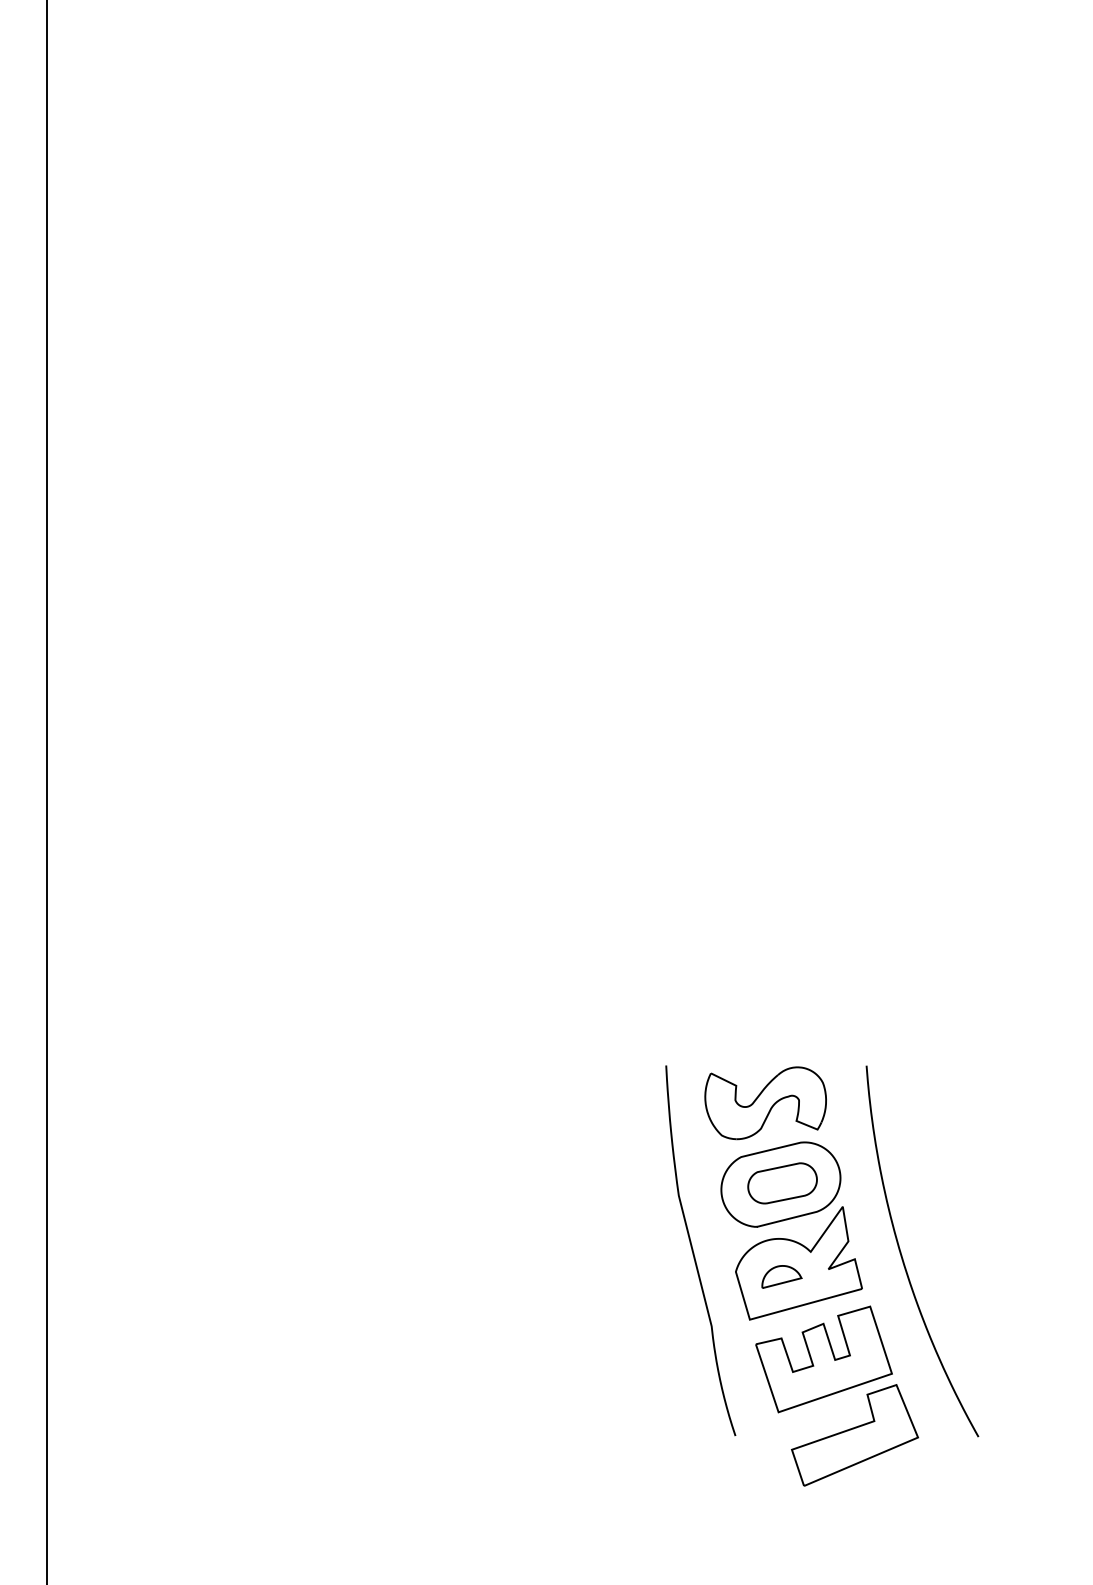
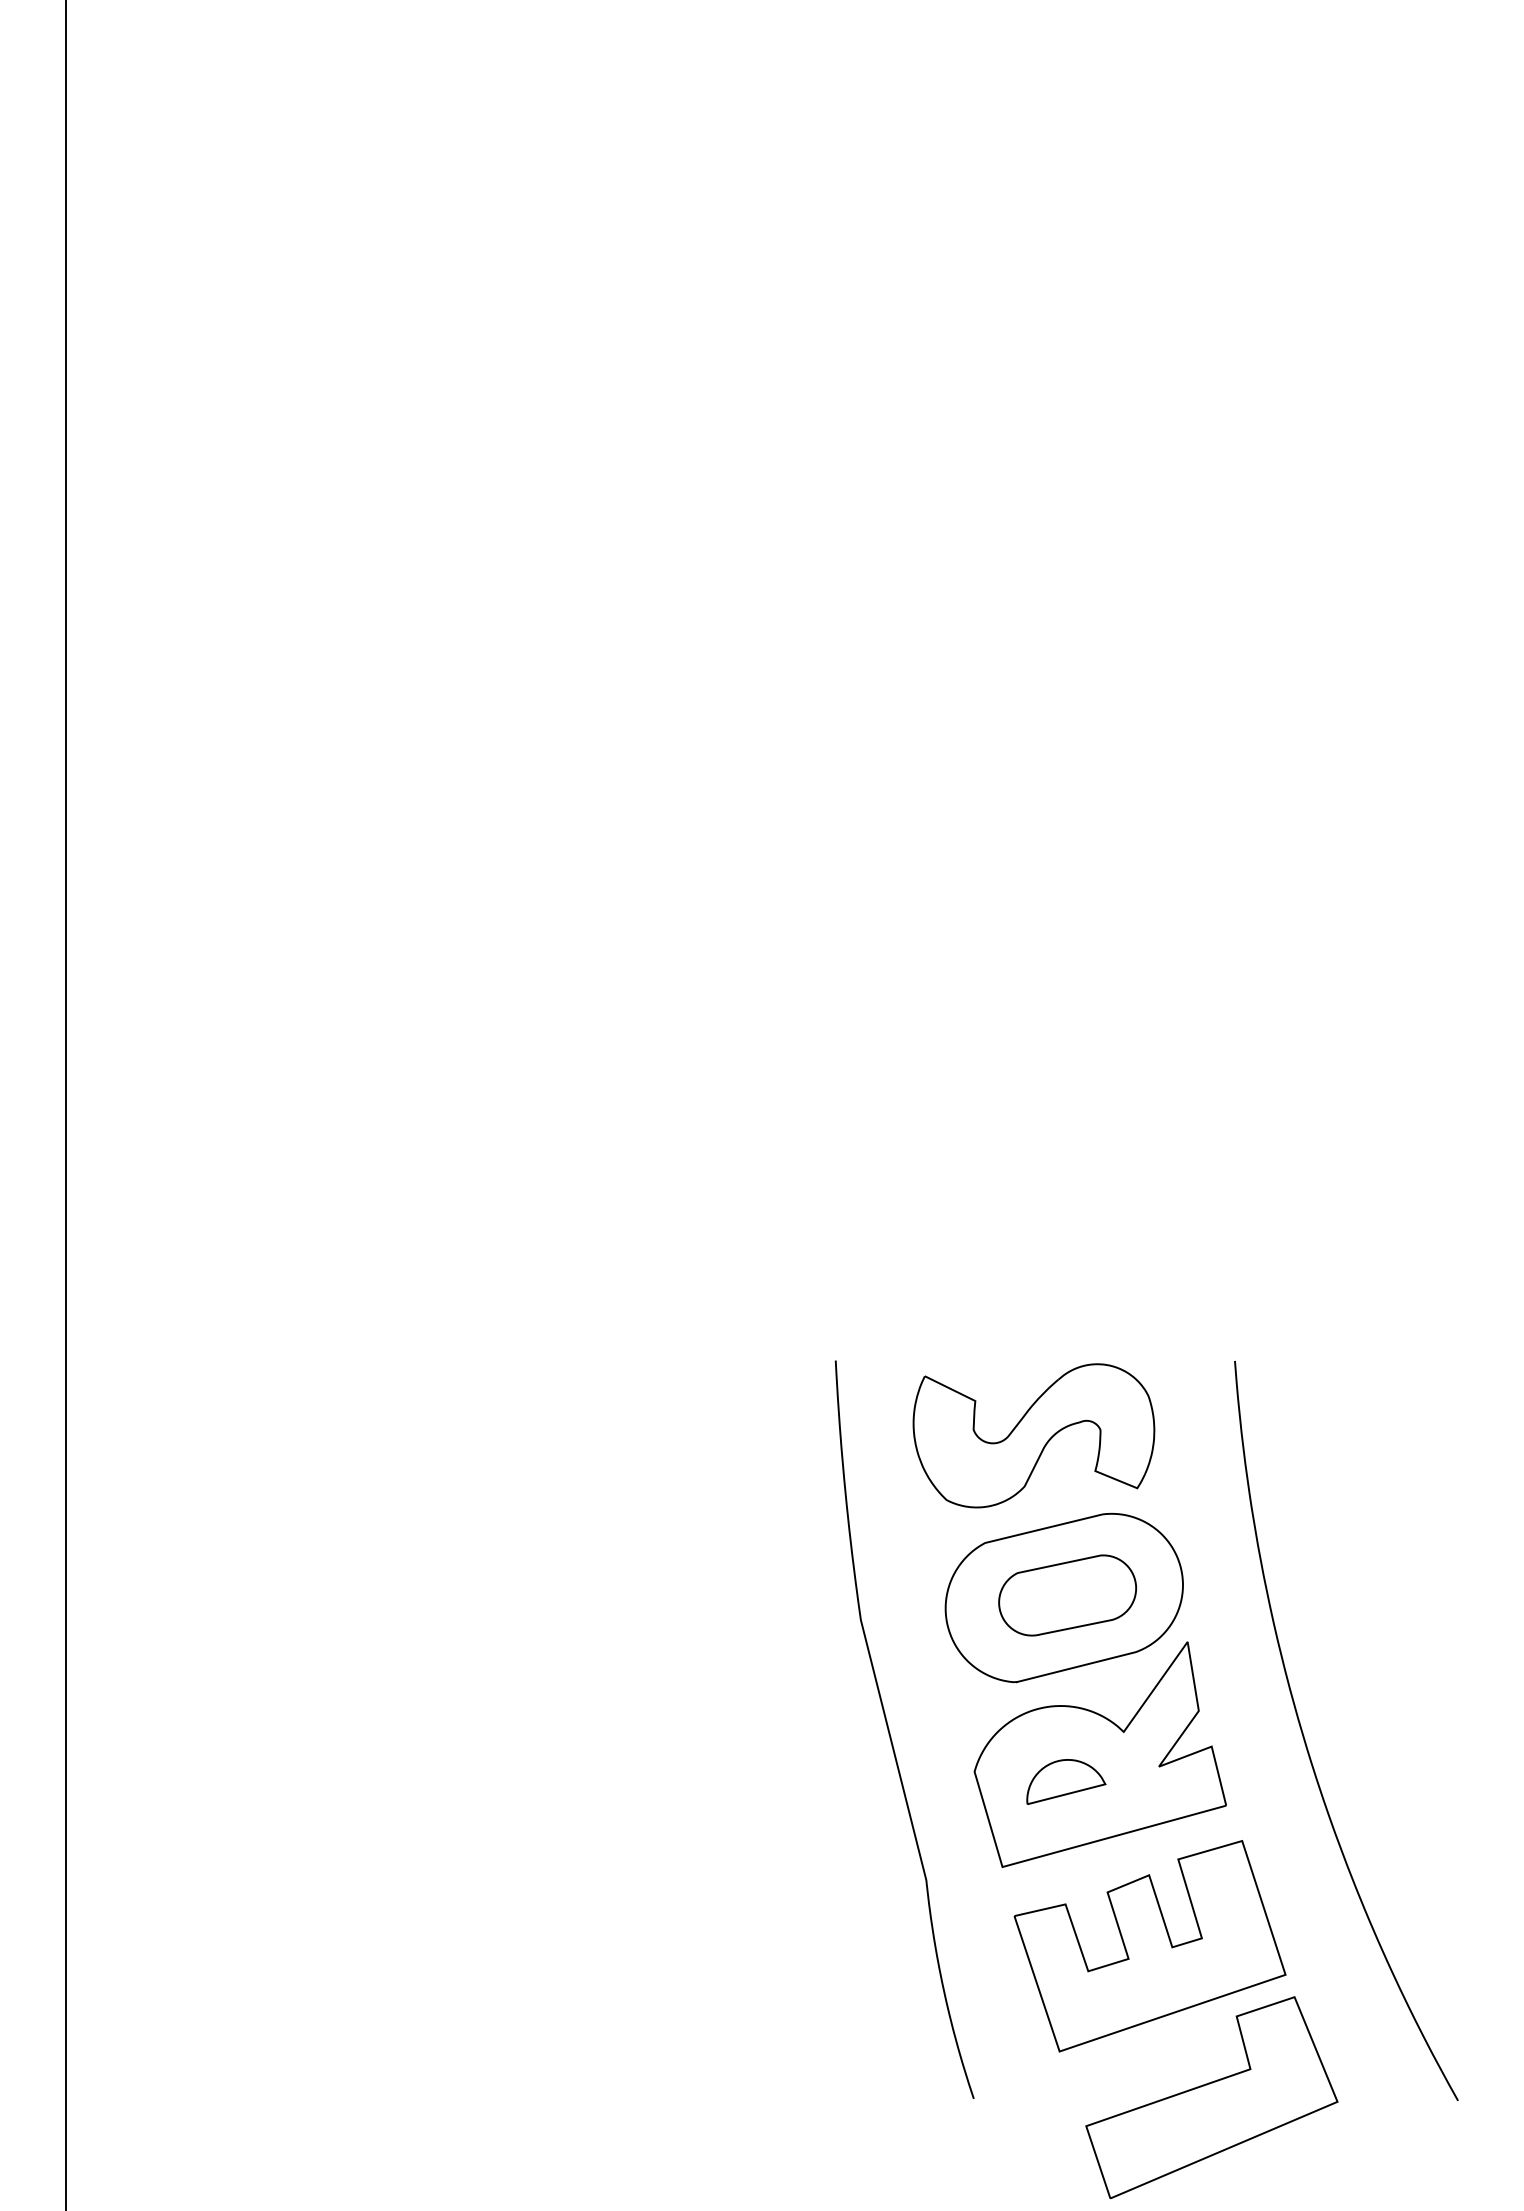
part: (822, 1275) -> (1146, 1779), size x1.43

